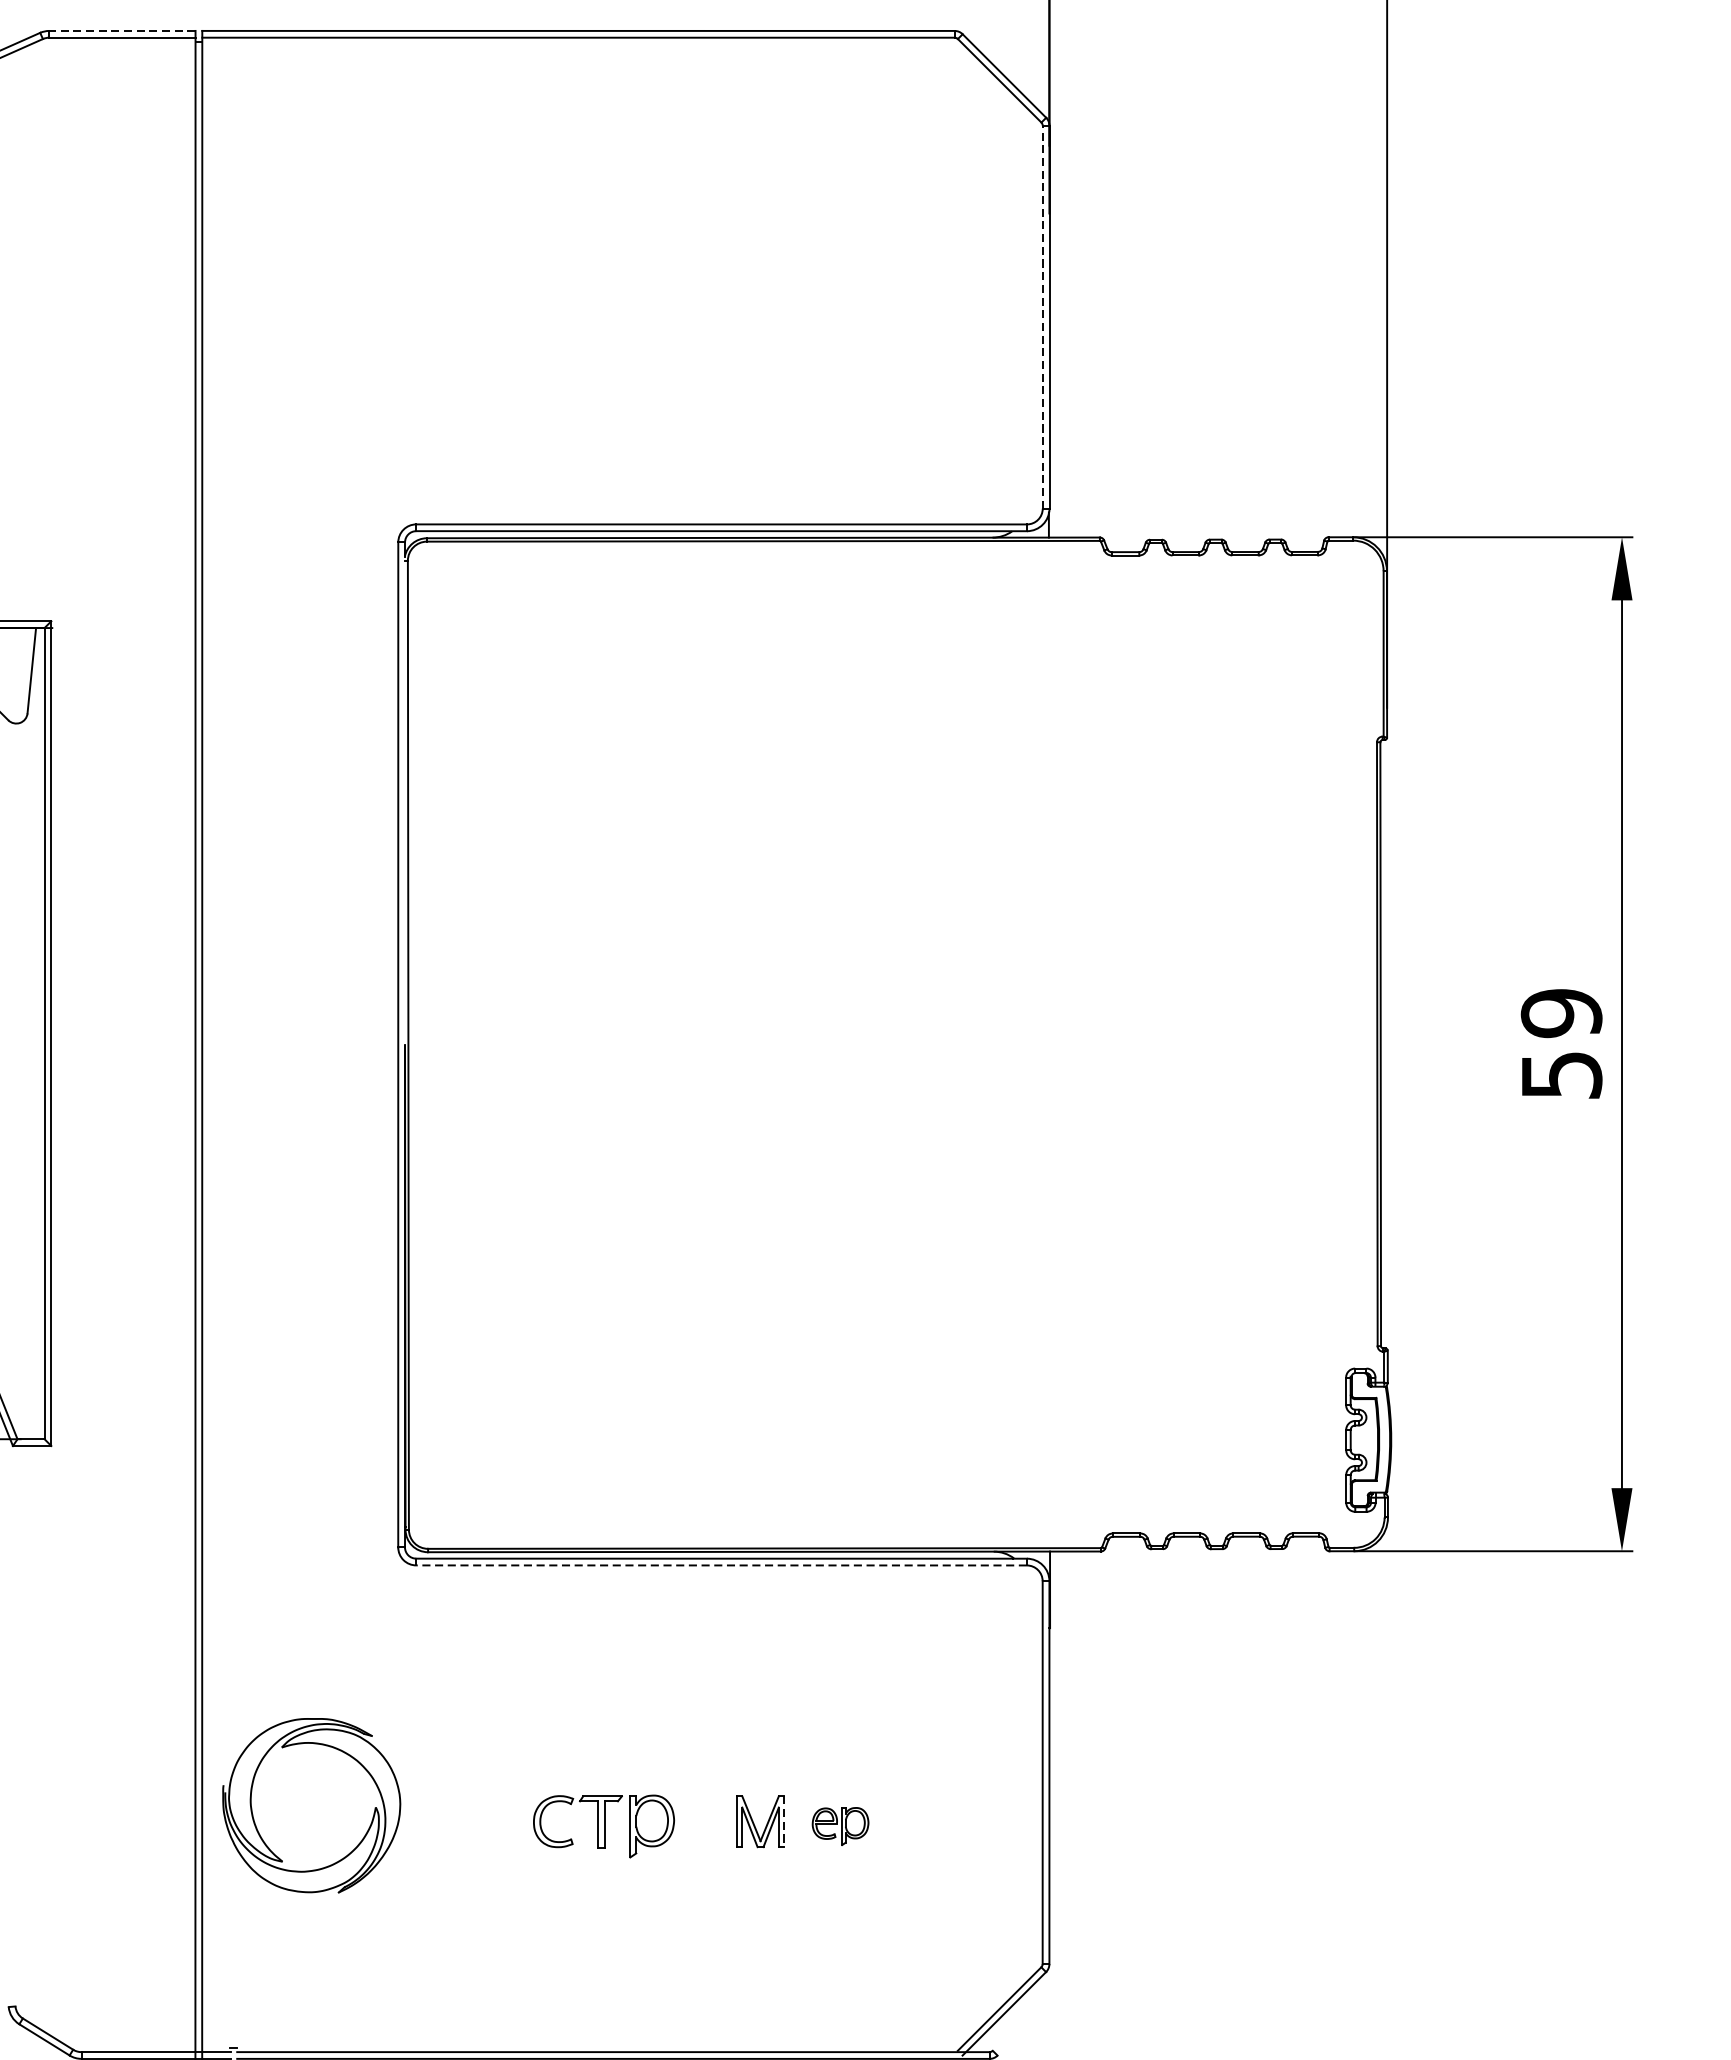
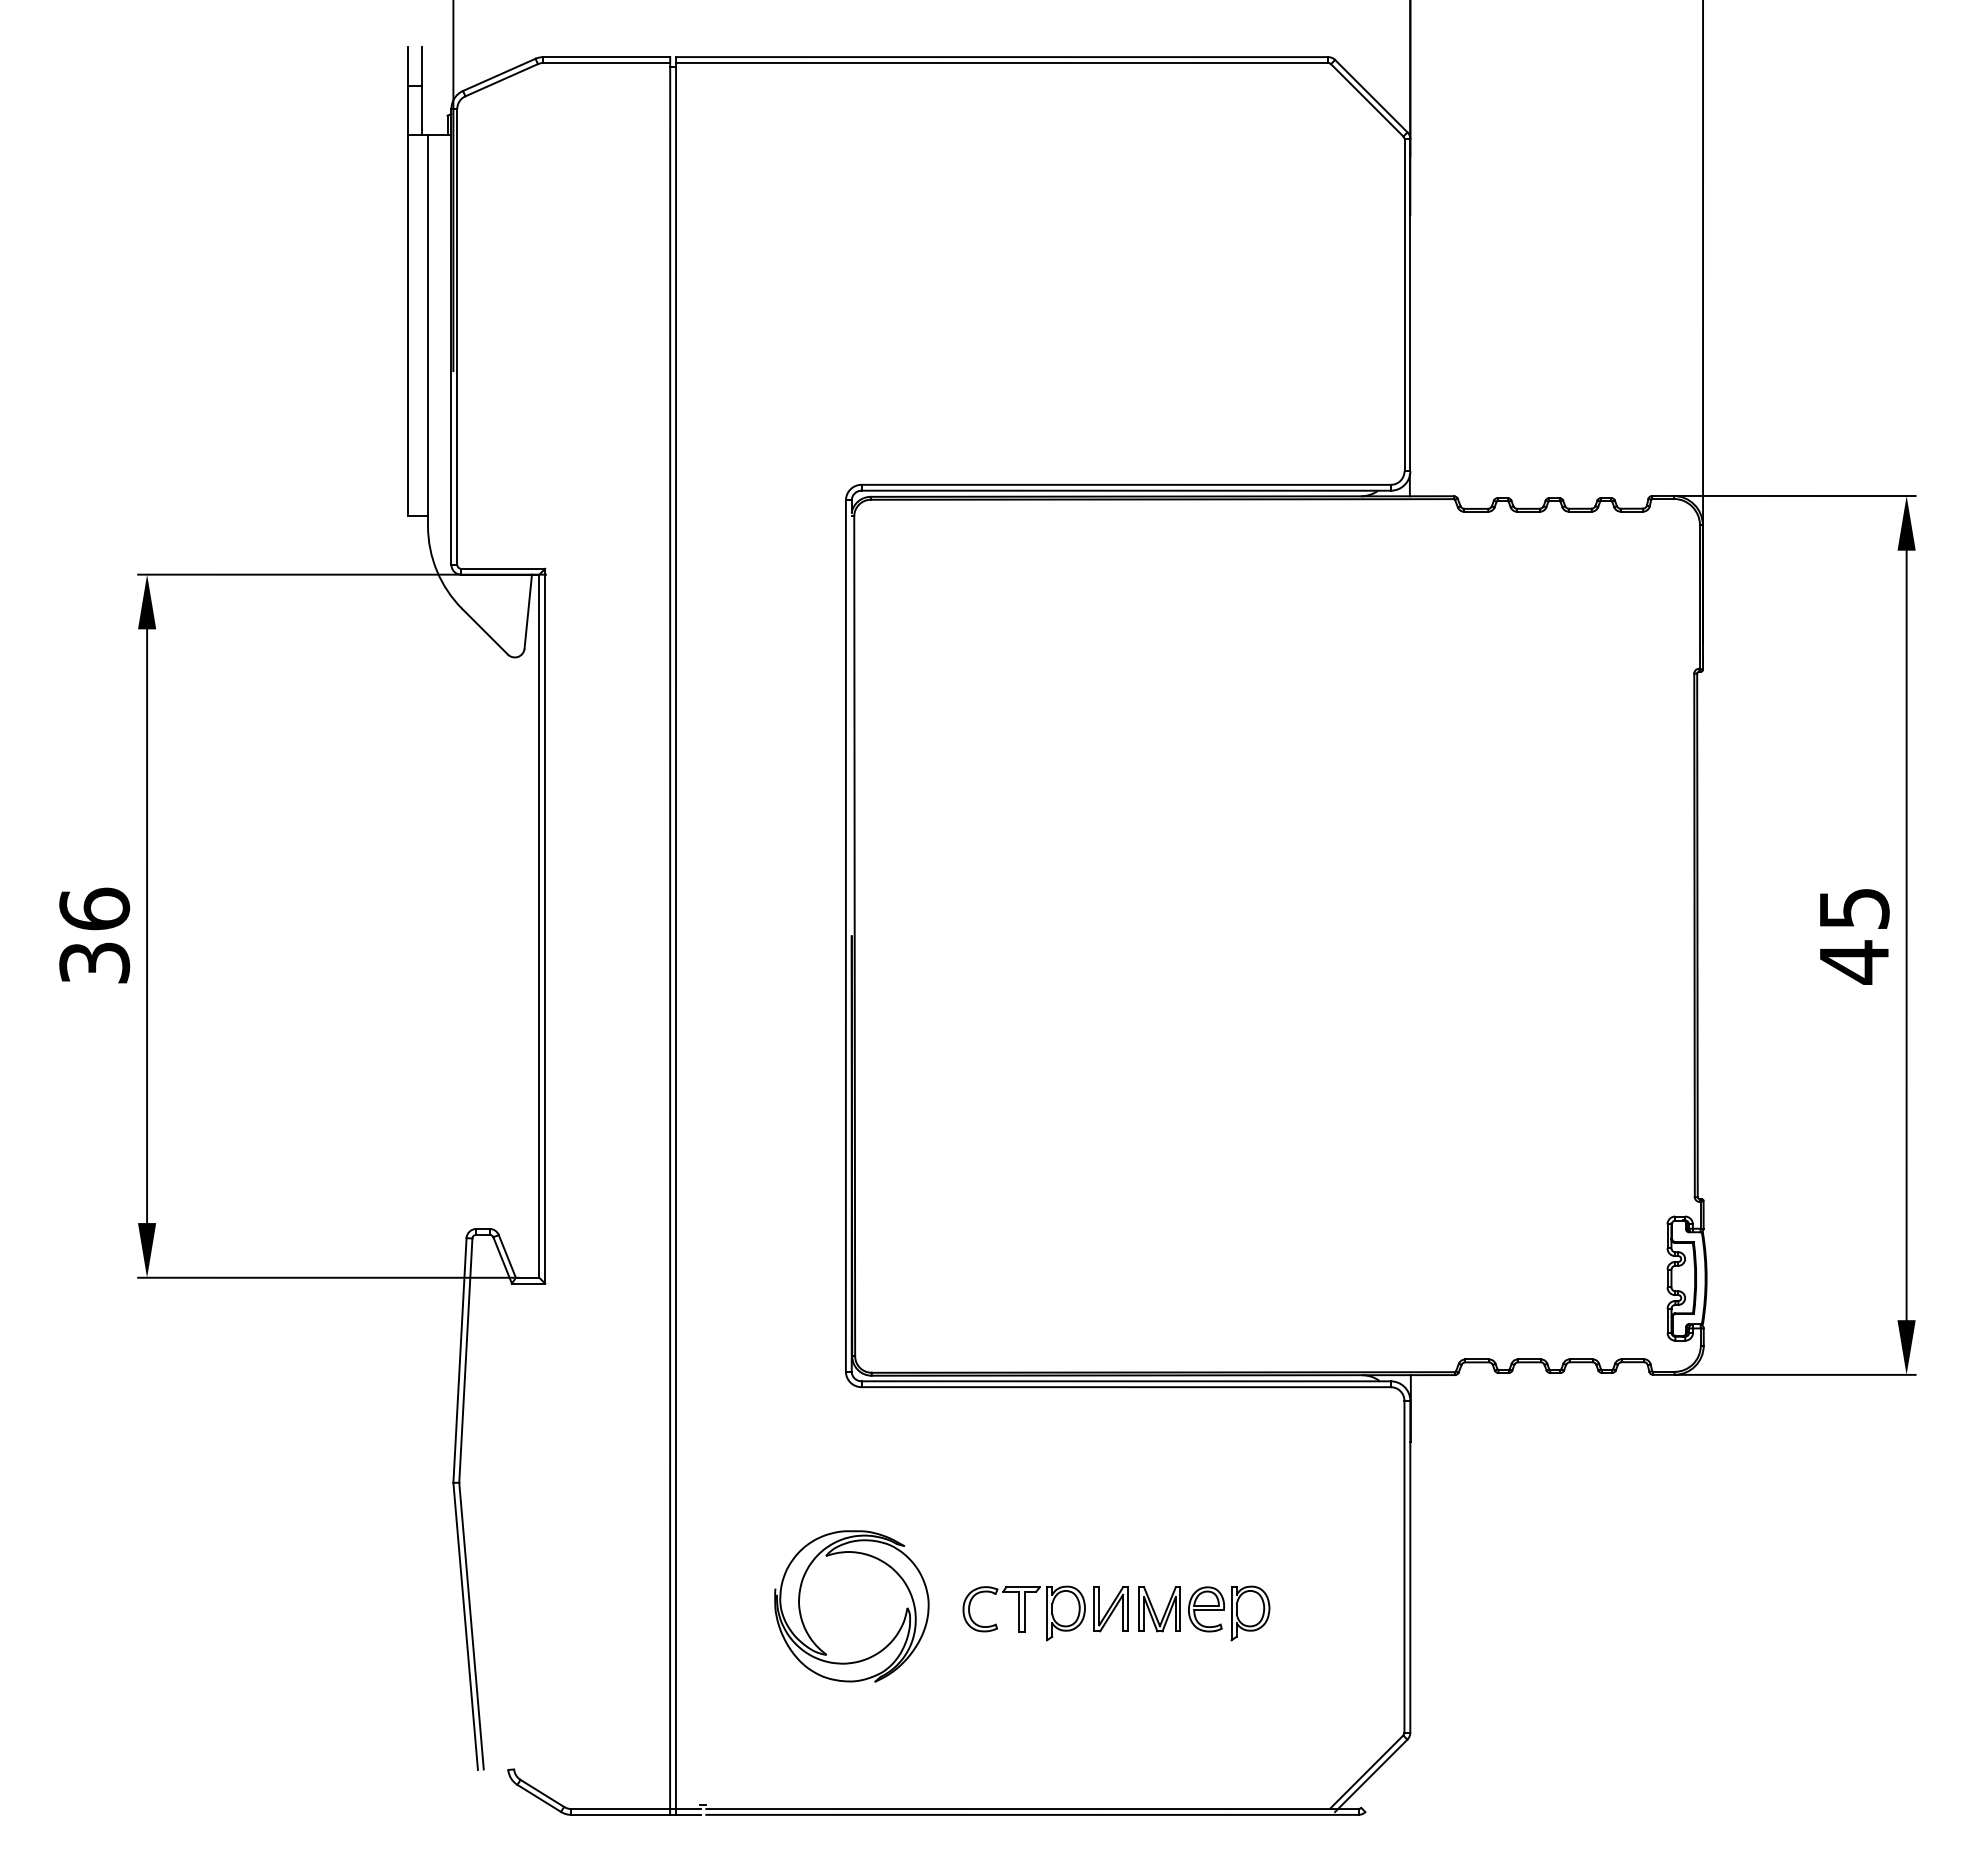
line: (122, 31) -> (606, 57), dashed -> solid
line: (1042, 317) -> (1404, 305), dashed -> solid
text: (1561, 1044) -> (1854, 935), 59 -> 45
line: (721, 1565) -> (1126, 1387), dashed -> solid
part: (703, 1821) -> (1110, 1609), added
line: (784, 1821) -> (1180, 1609), dashed -> solid
part: (840, 1826) -> (1229, 1613), size x1.67
part: (258, 1828) -> (805, 1626), moved

